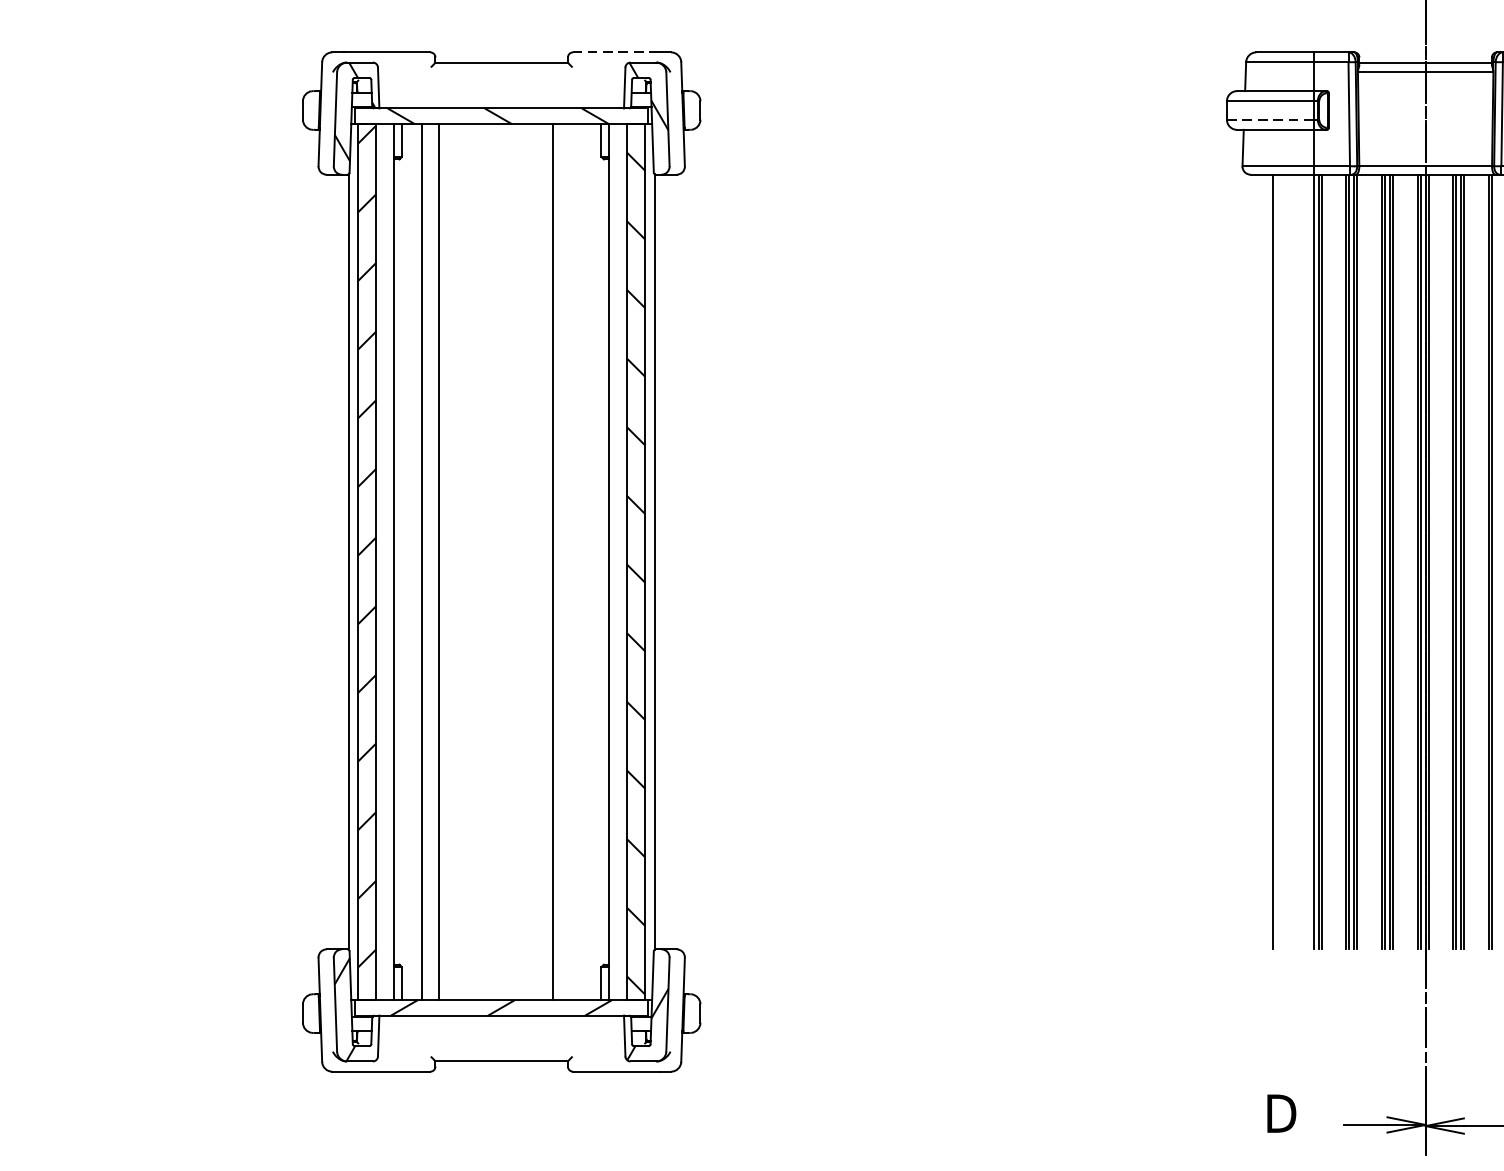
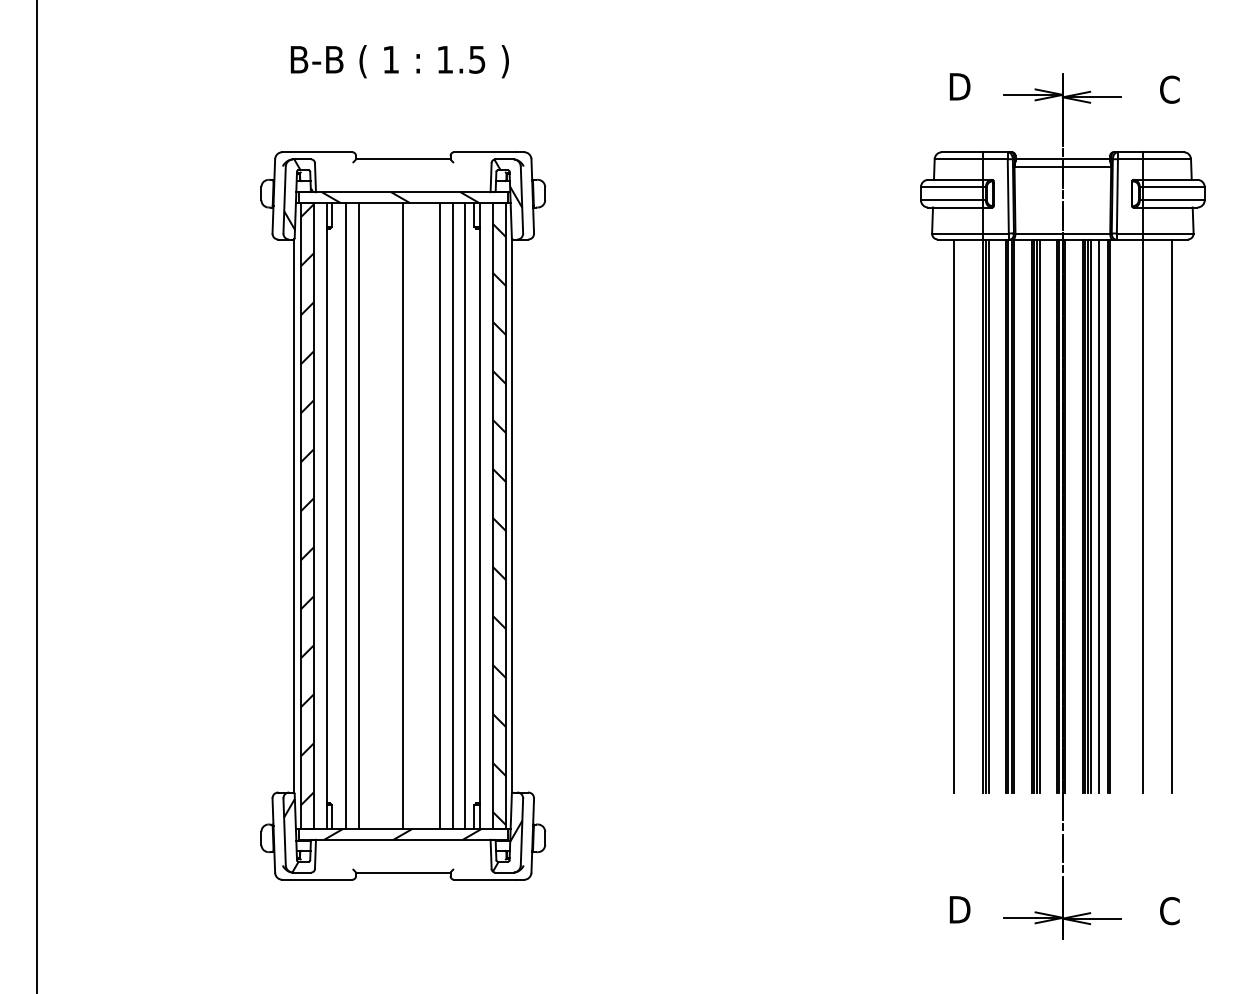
line: (615, 52) -> (484, 152), dashed -> solid
line: (1269, 120) -> (951, 200), dashed -> solid
line: (501, 561) -> (403, 515), added
line: (570, 561) -> (452, 515), added
line: (588, 561) -> (465, 515), added
line: (1477, 561) -> (1099, 515), added

